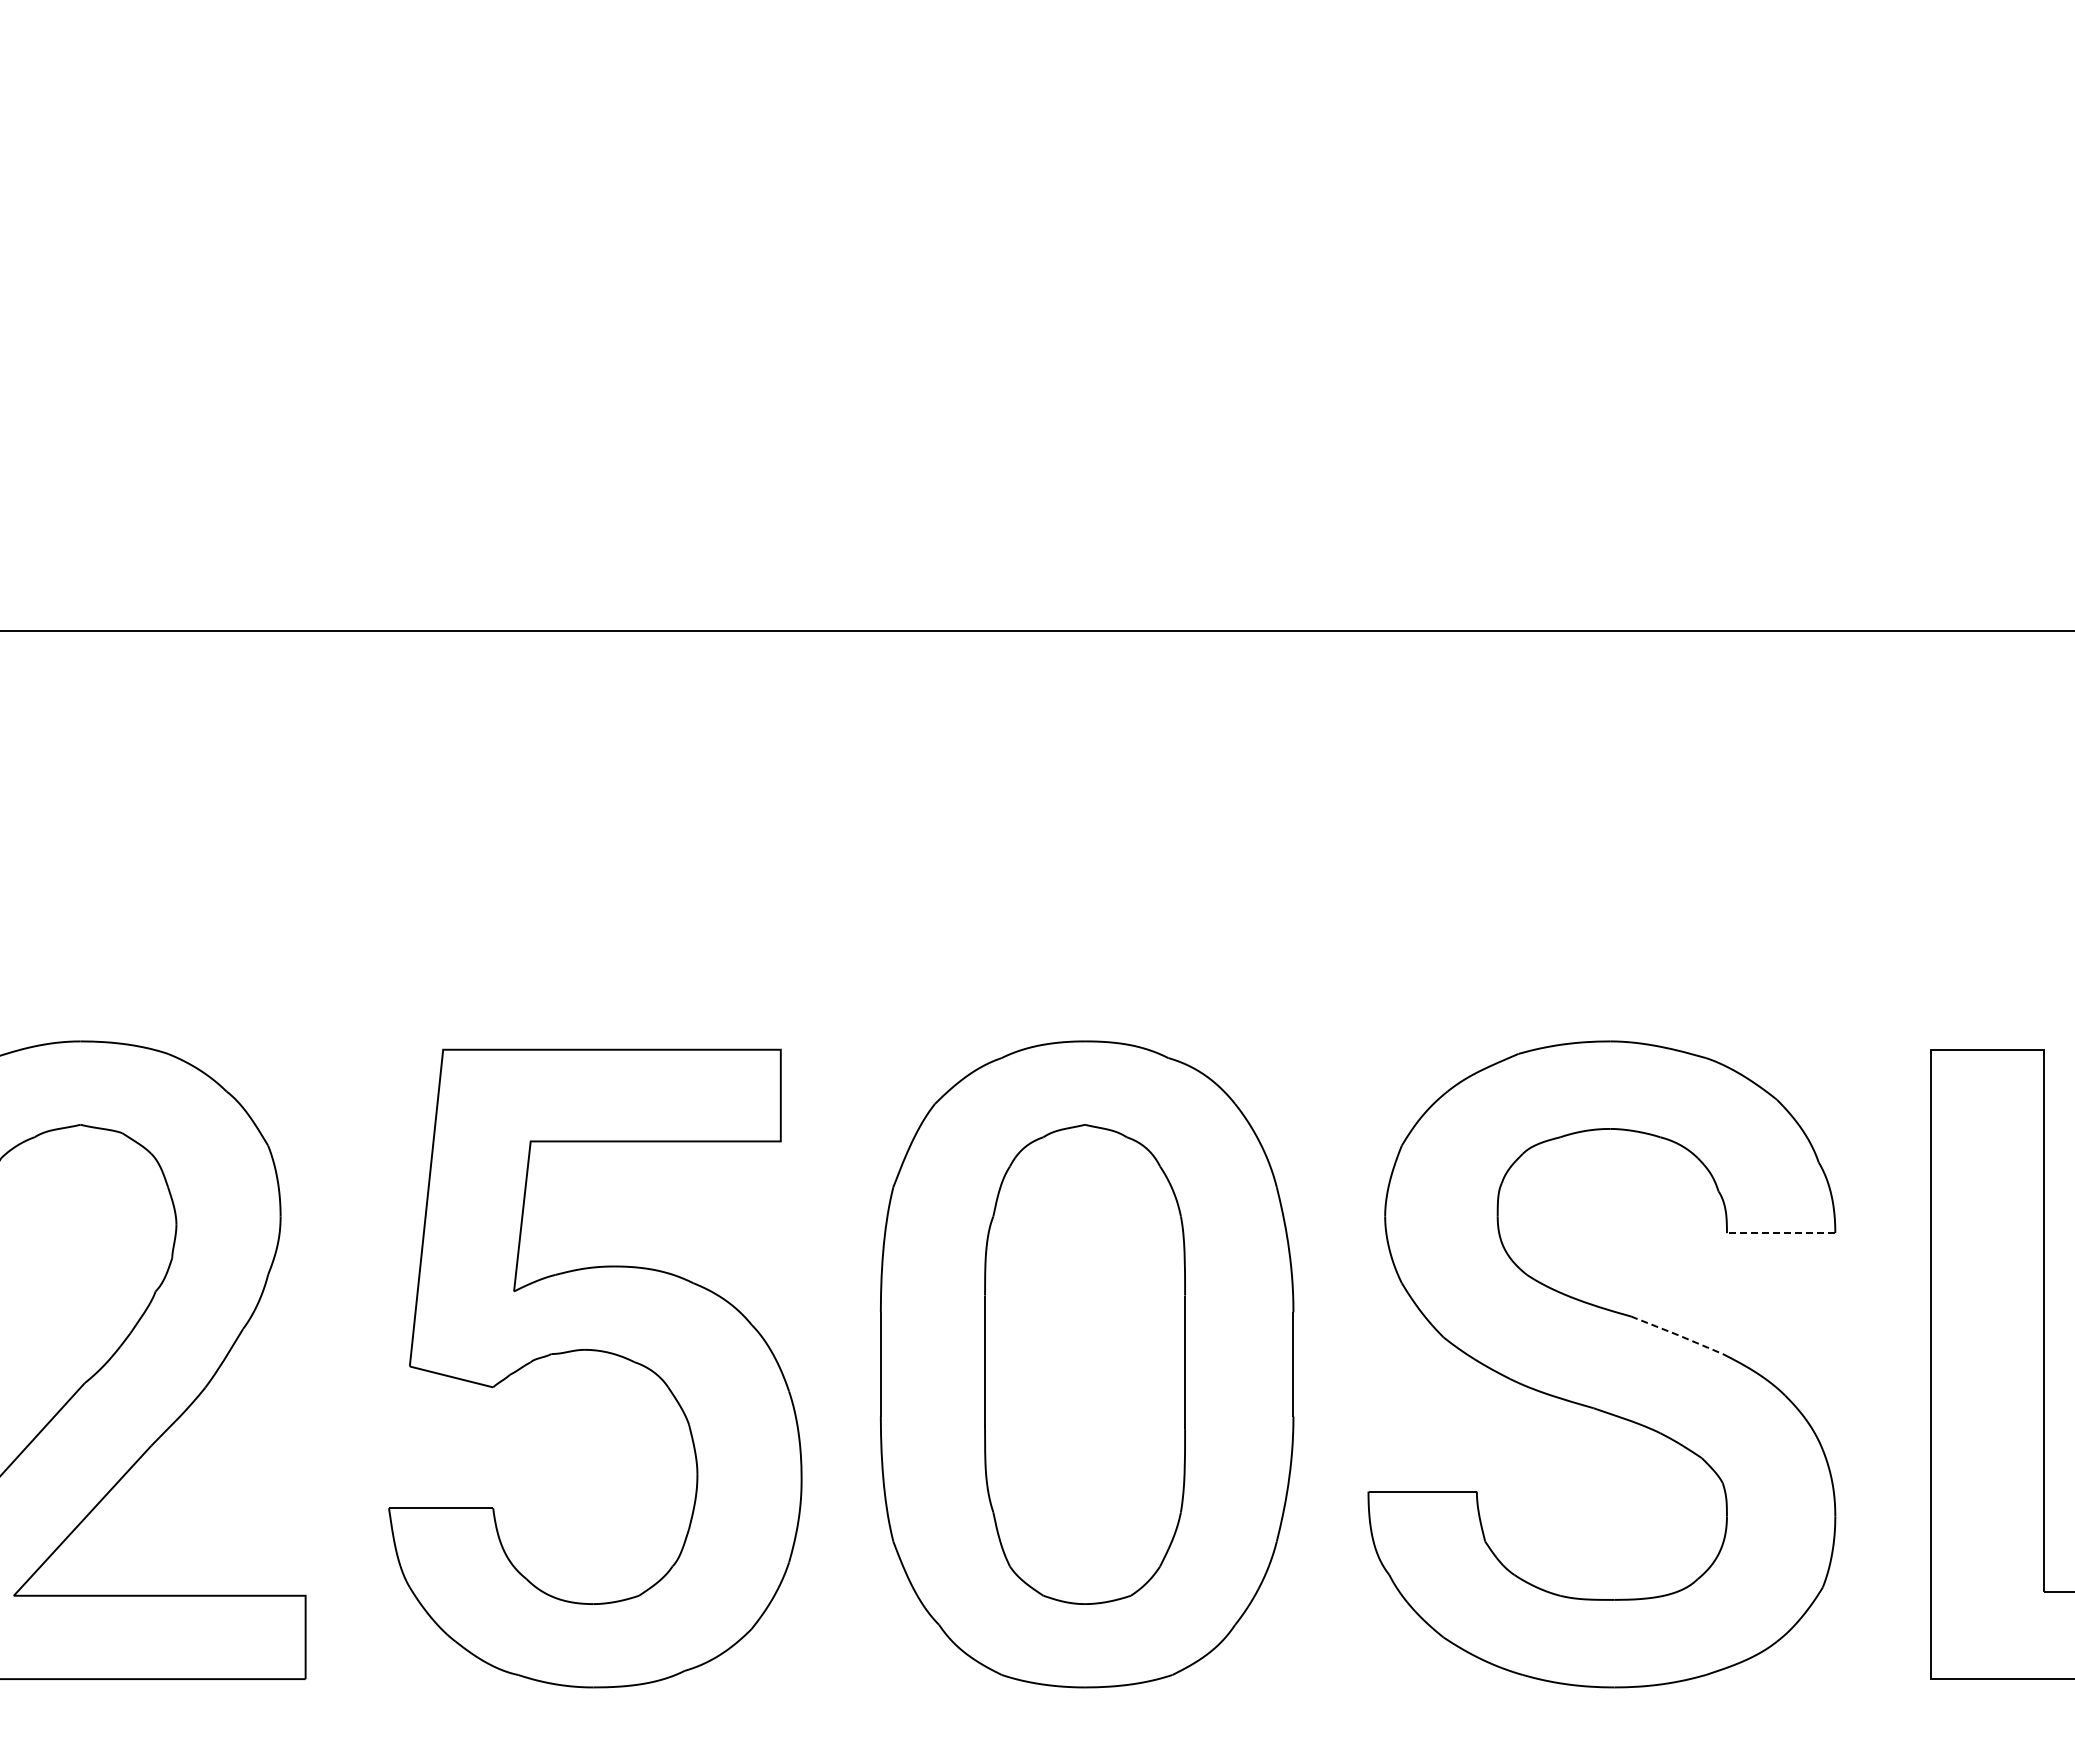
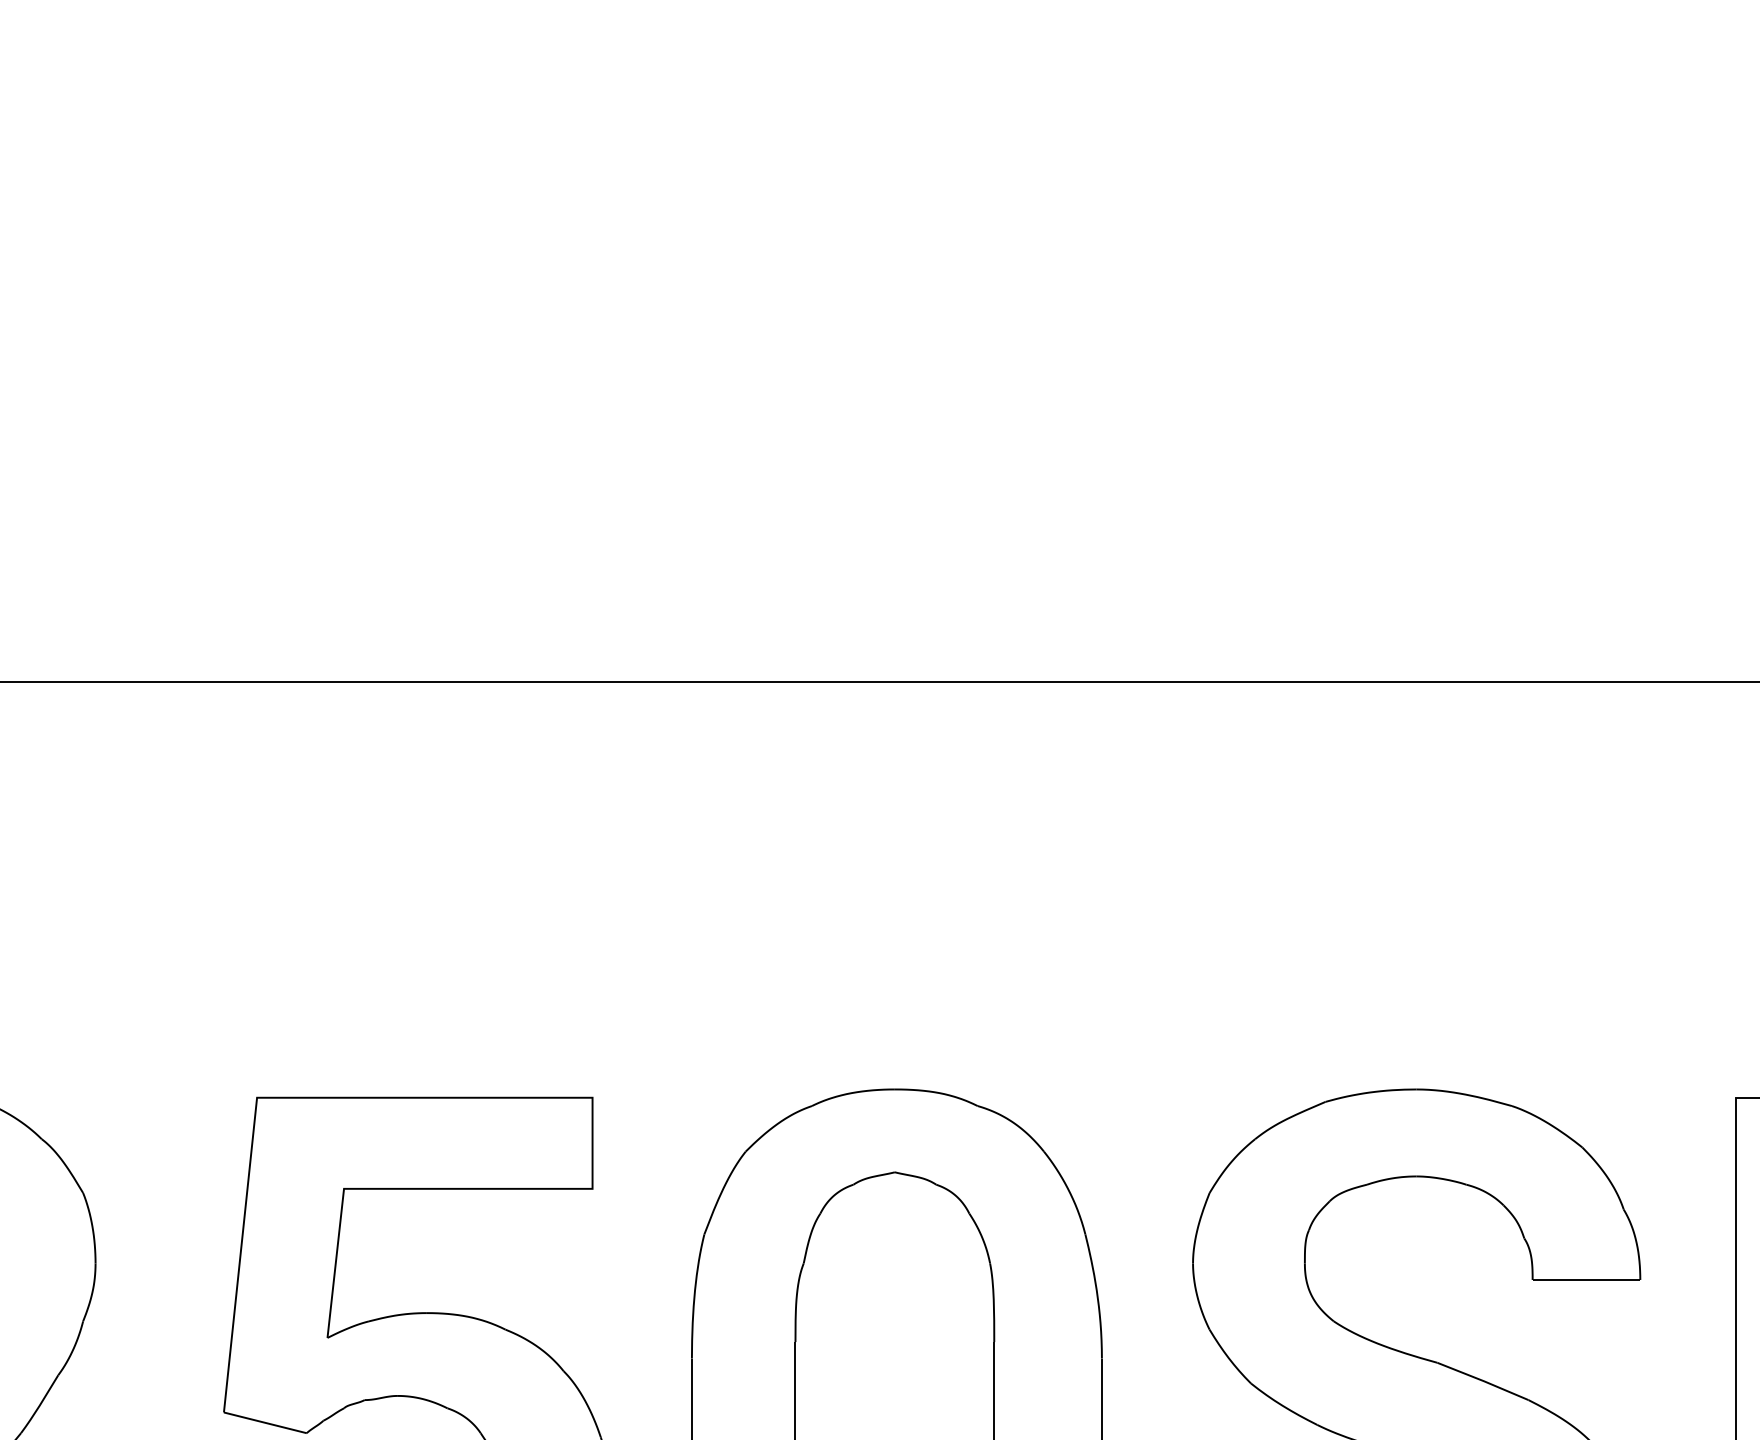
line: (1780, 1233) -> (1585, 1280), dashed -> solid
line: (1677, 1334) -> (1483, 1380), dashed -> solid

